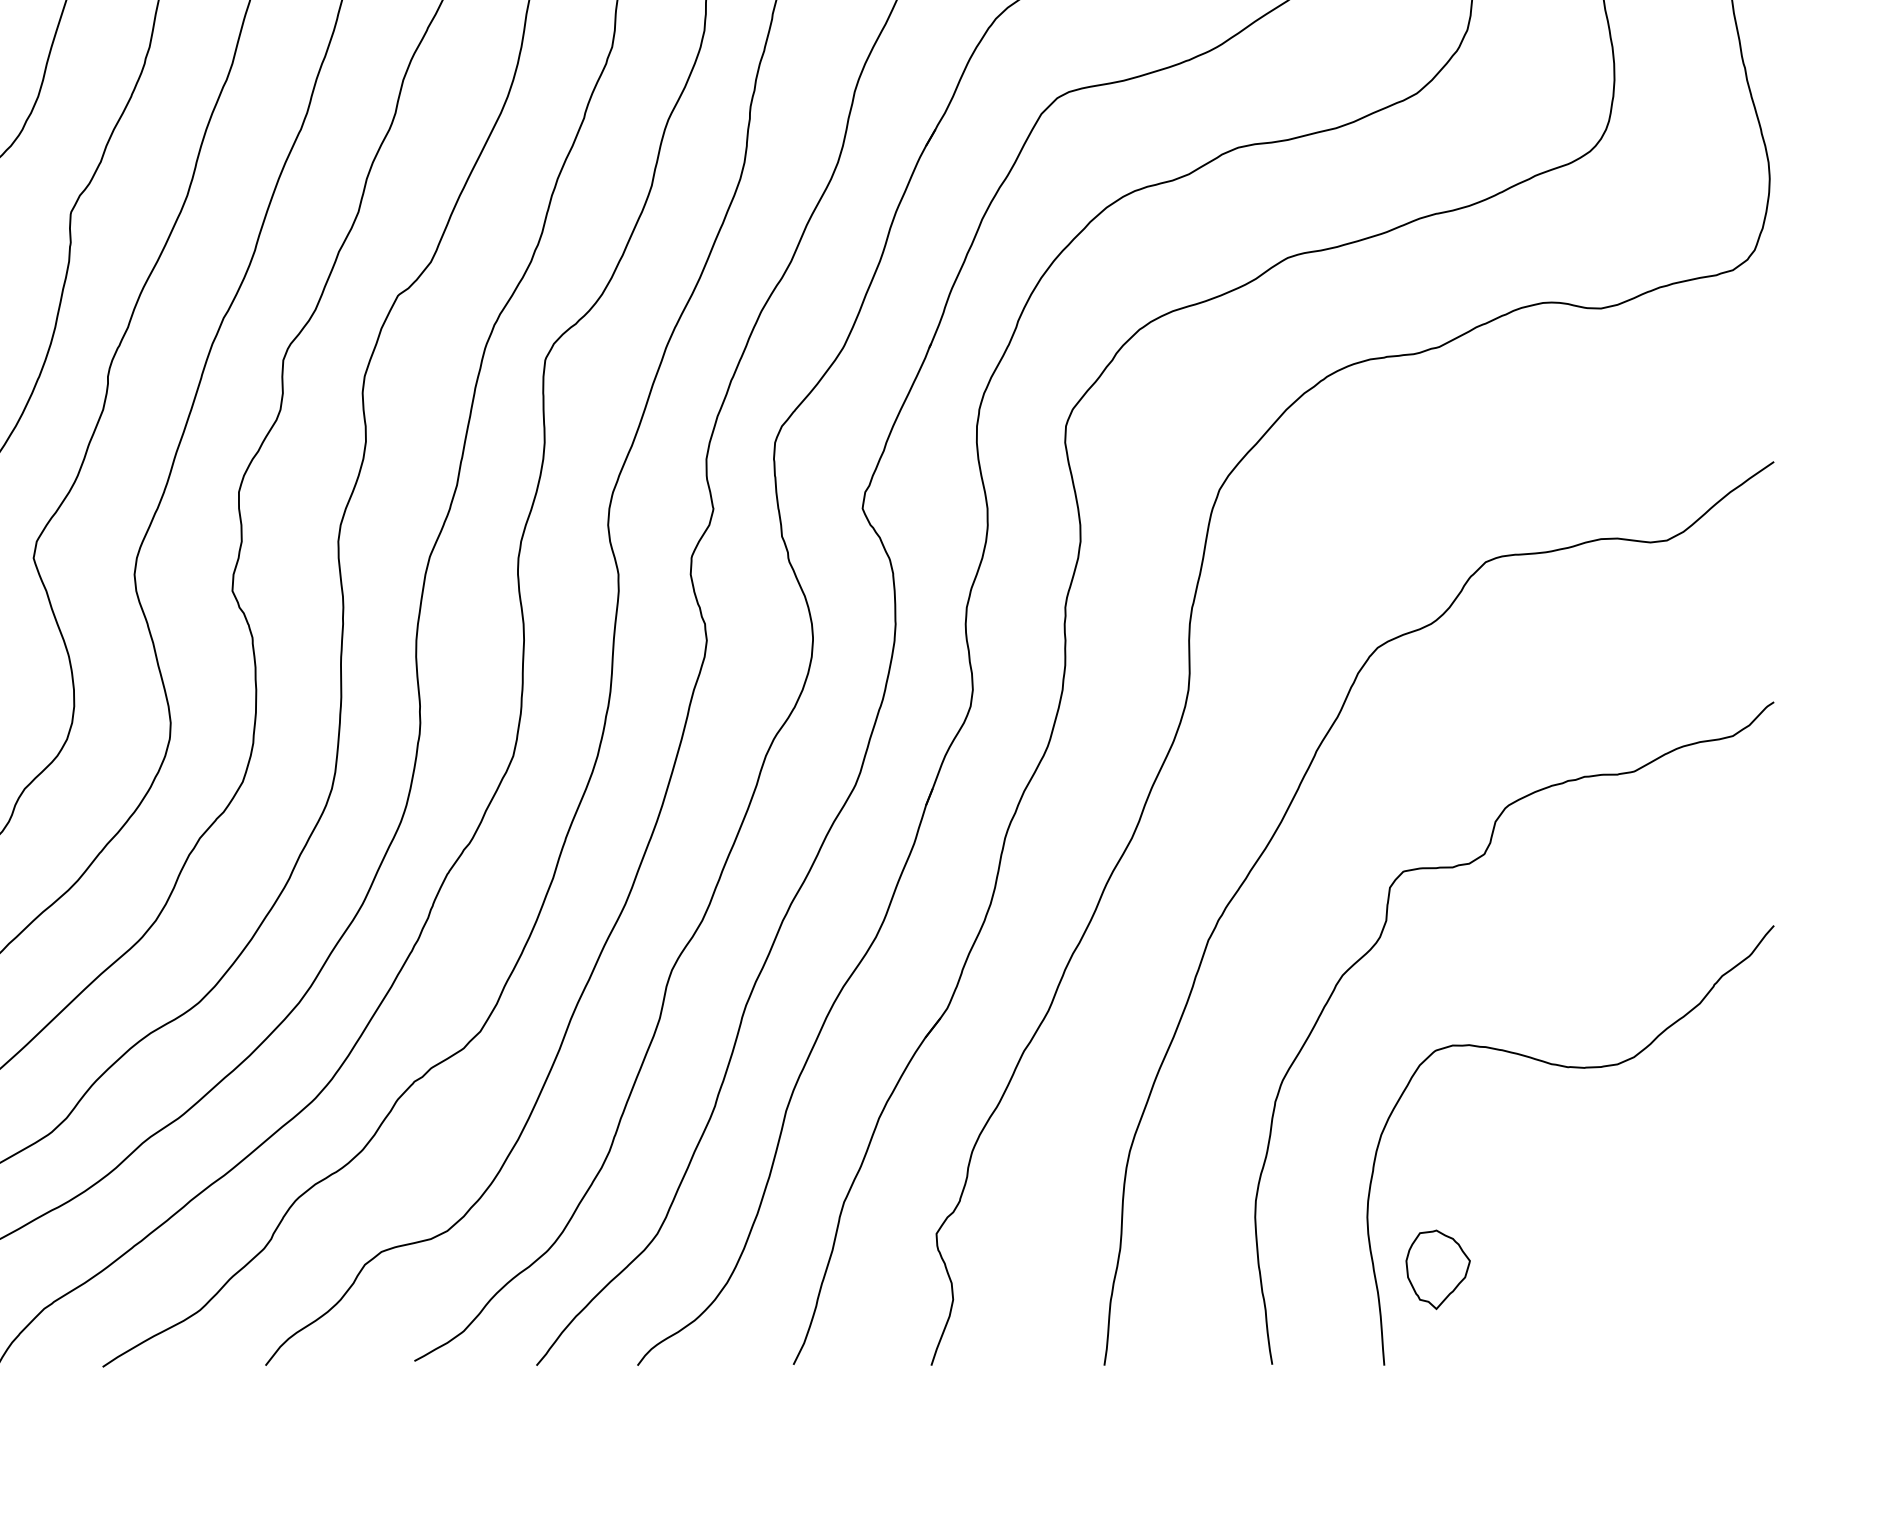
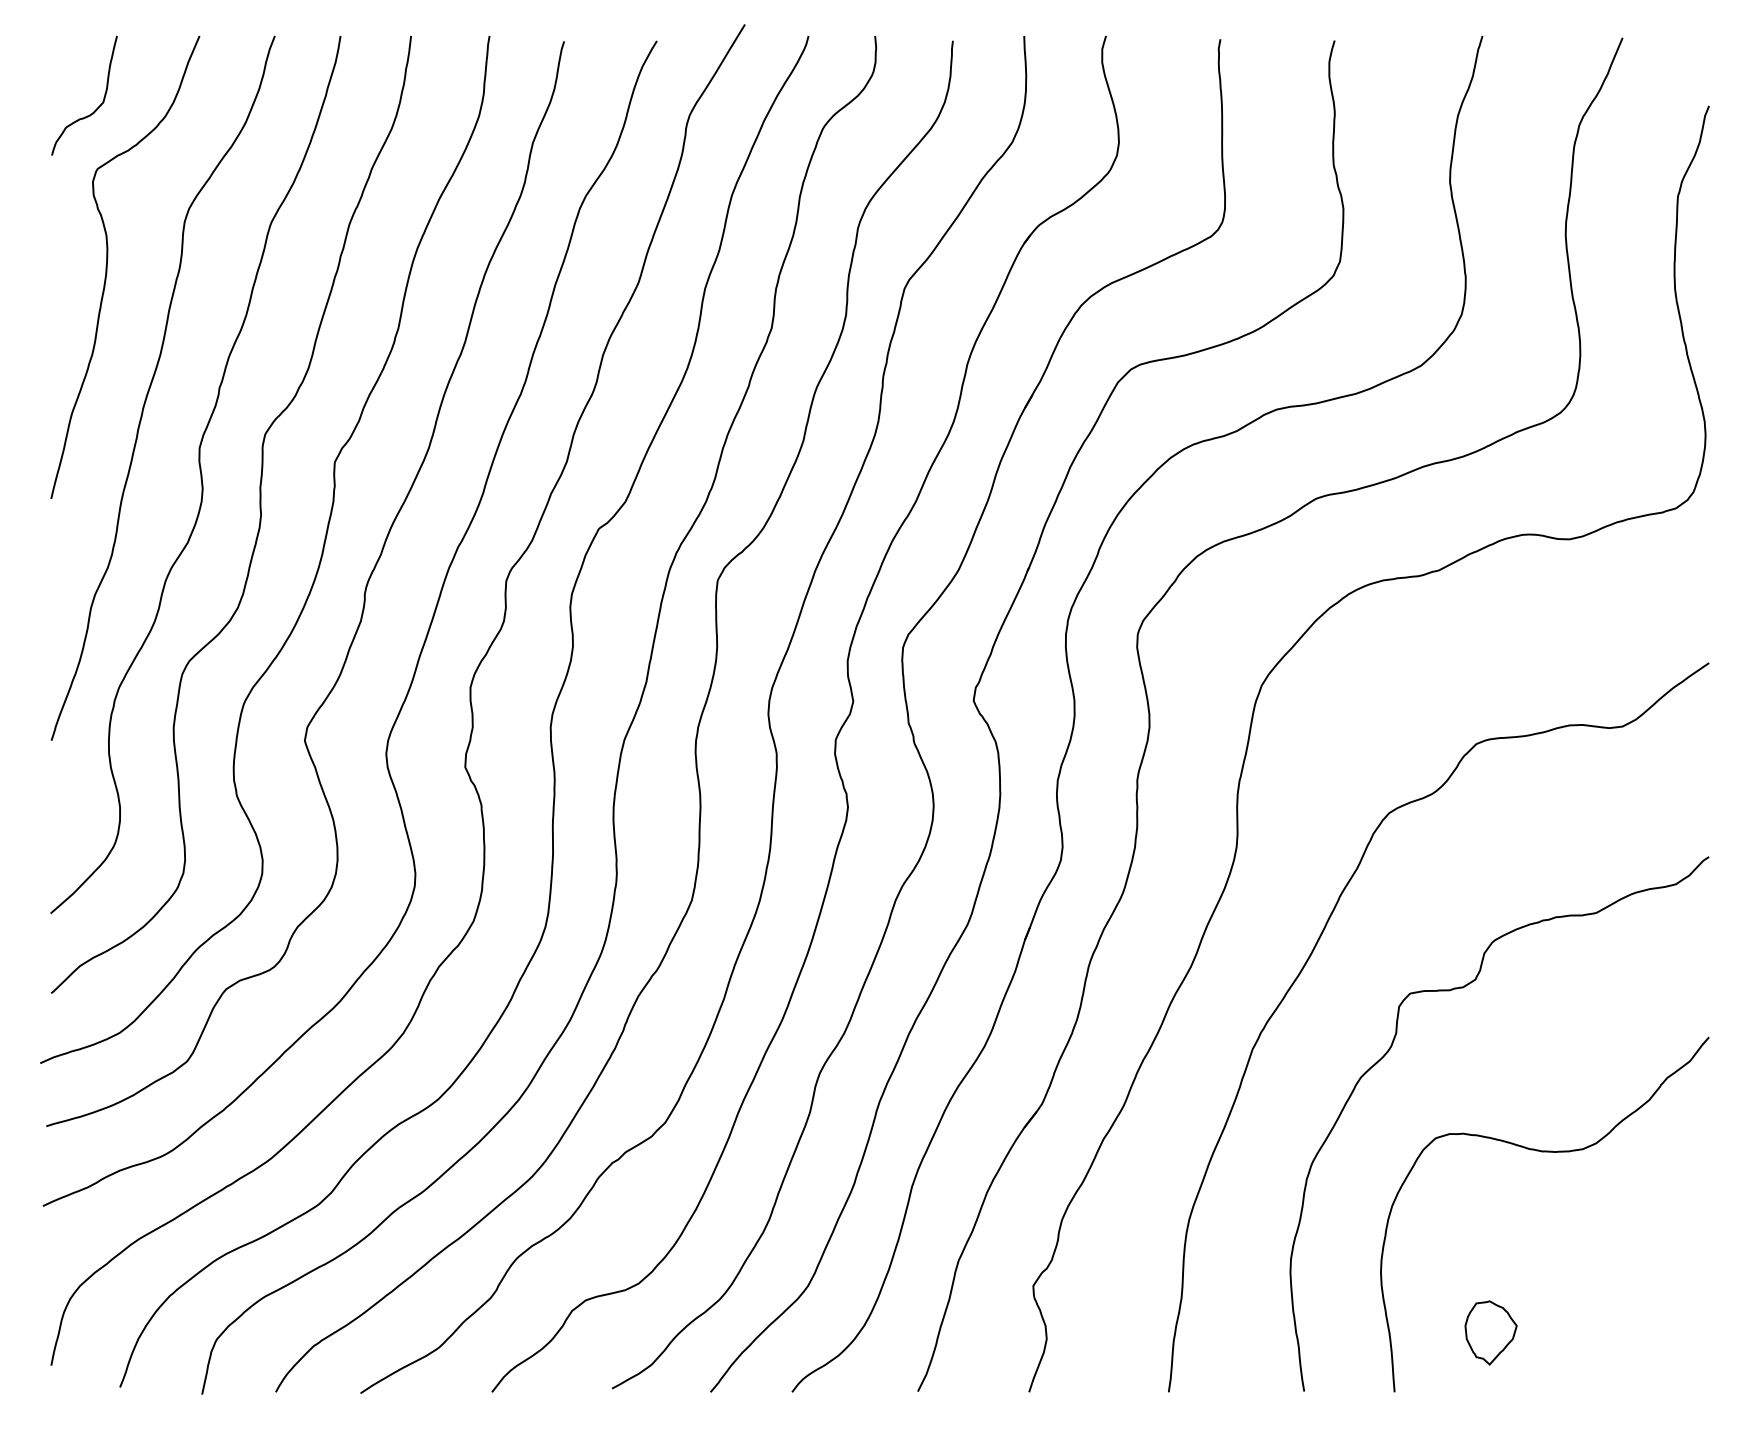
part: (1437, 1269) -> (1490, 1332), moved

